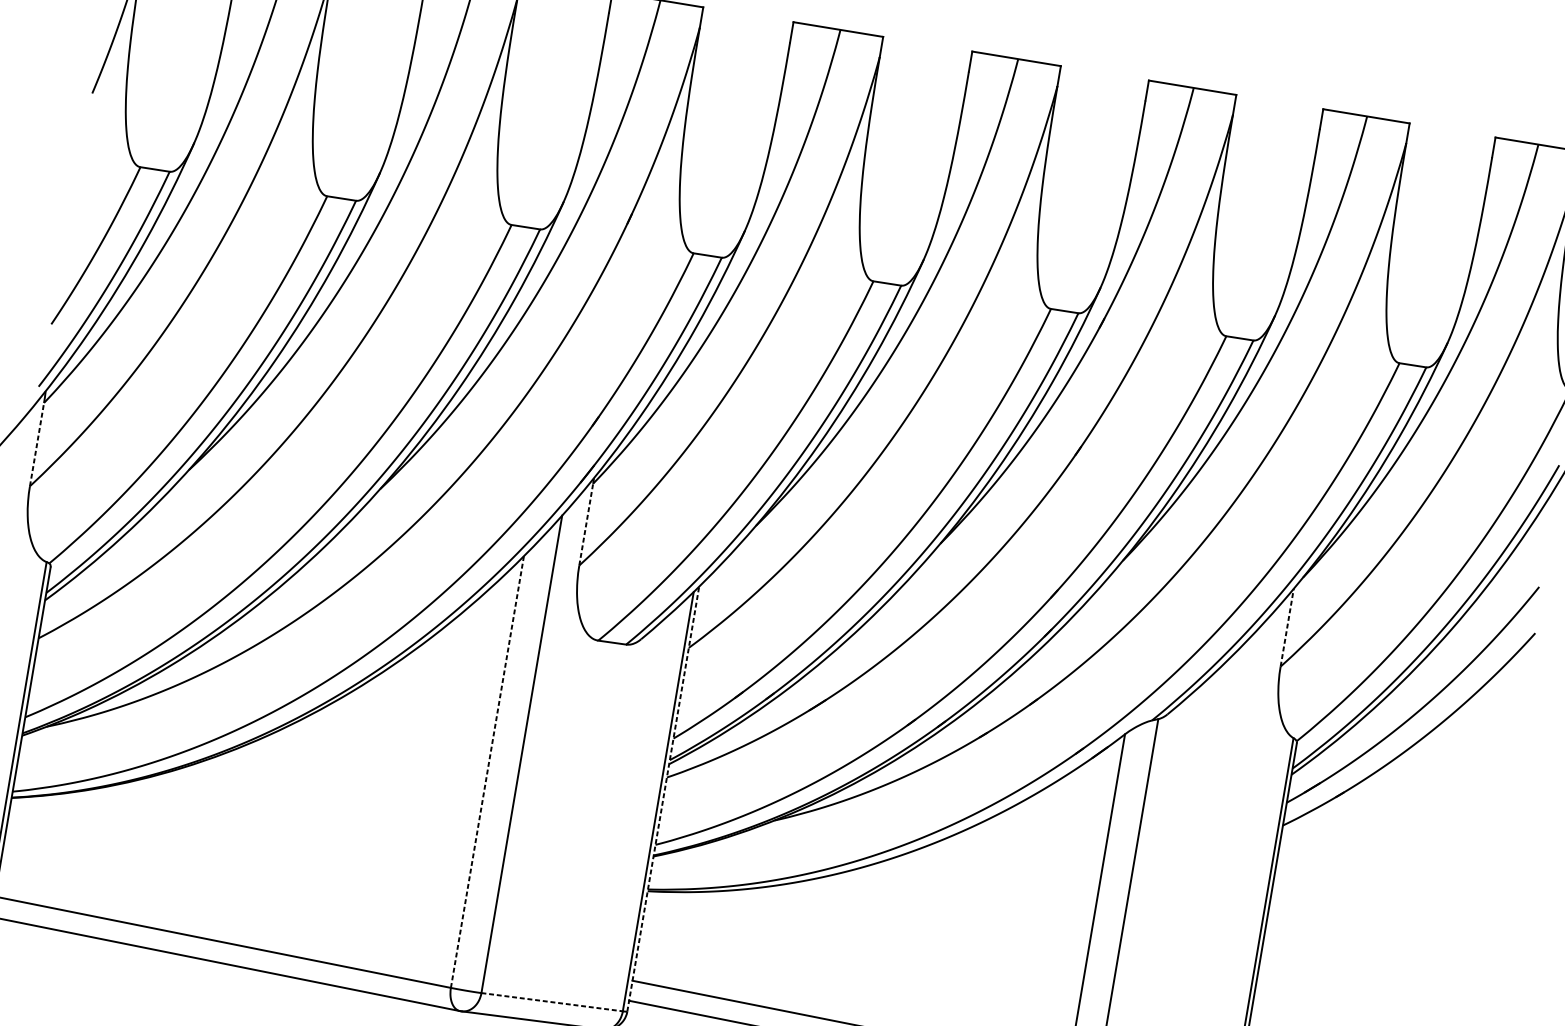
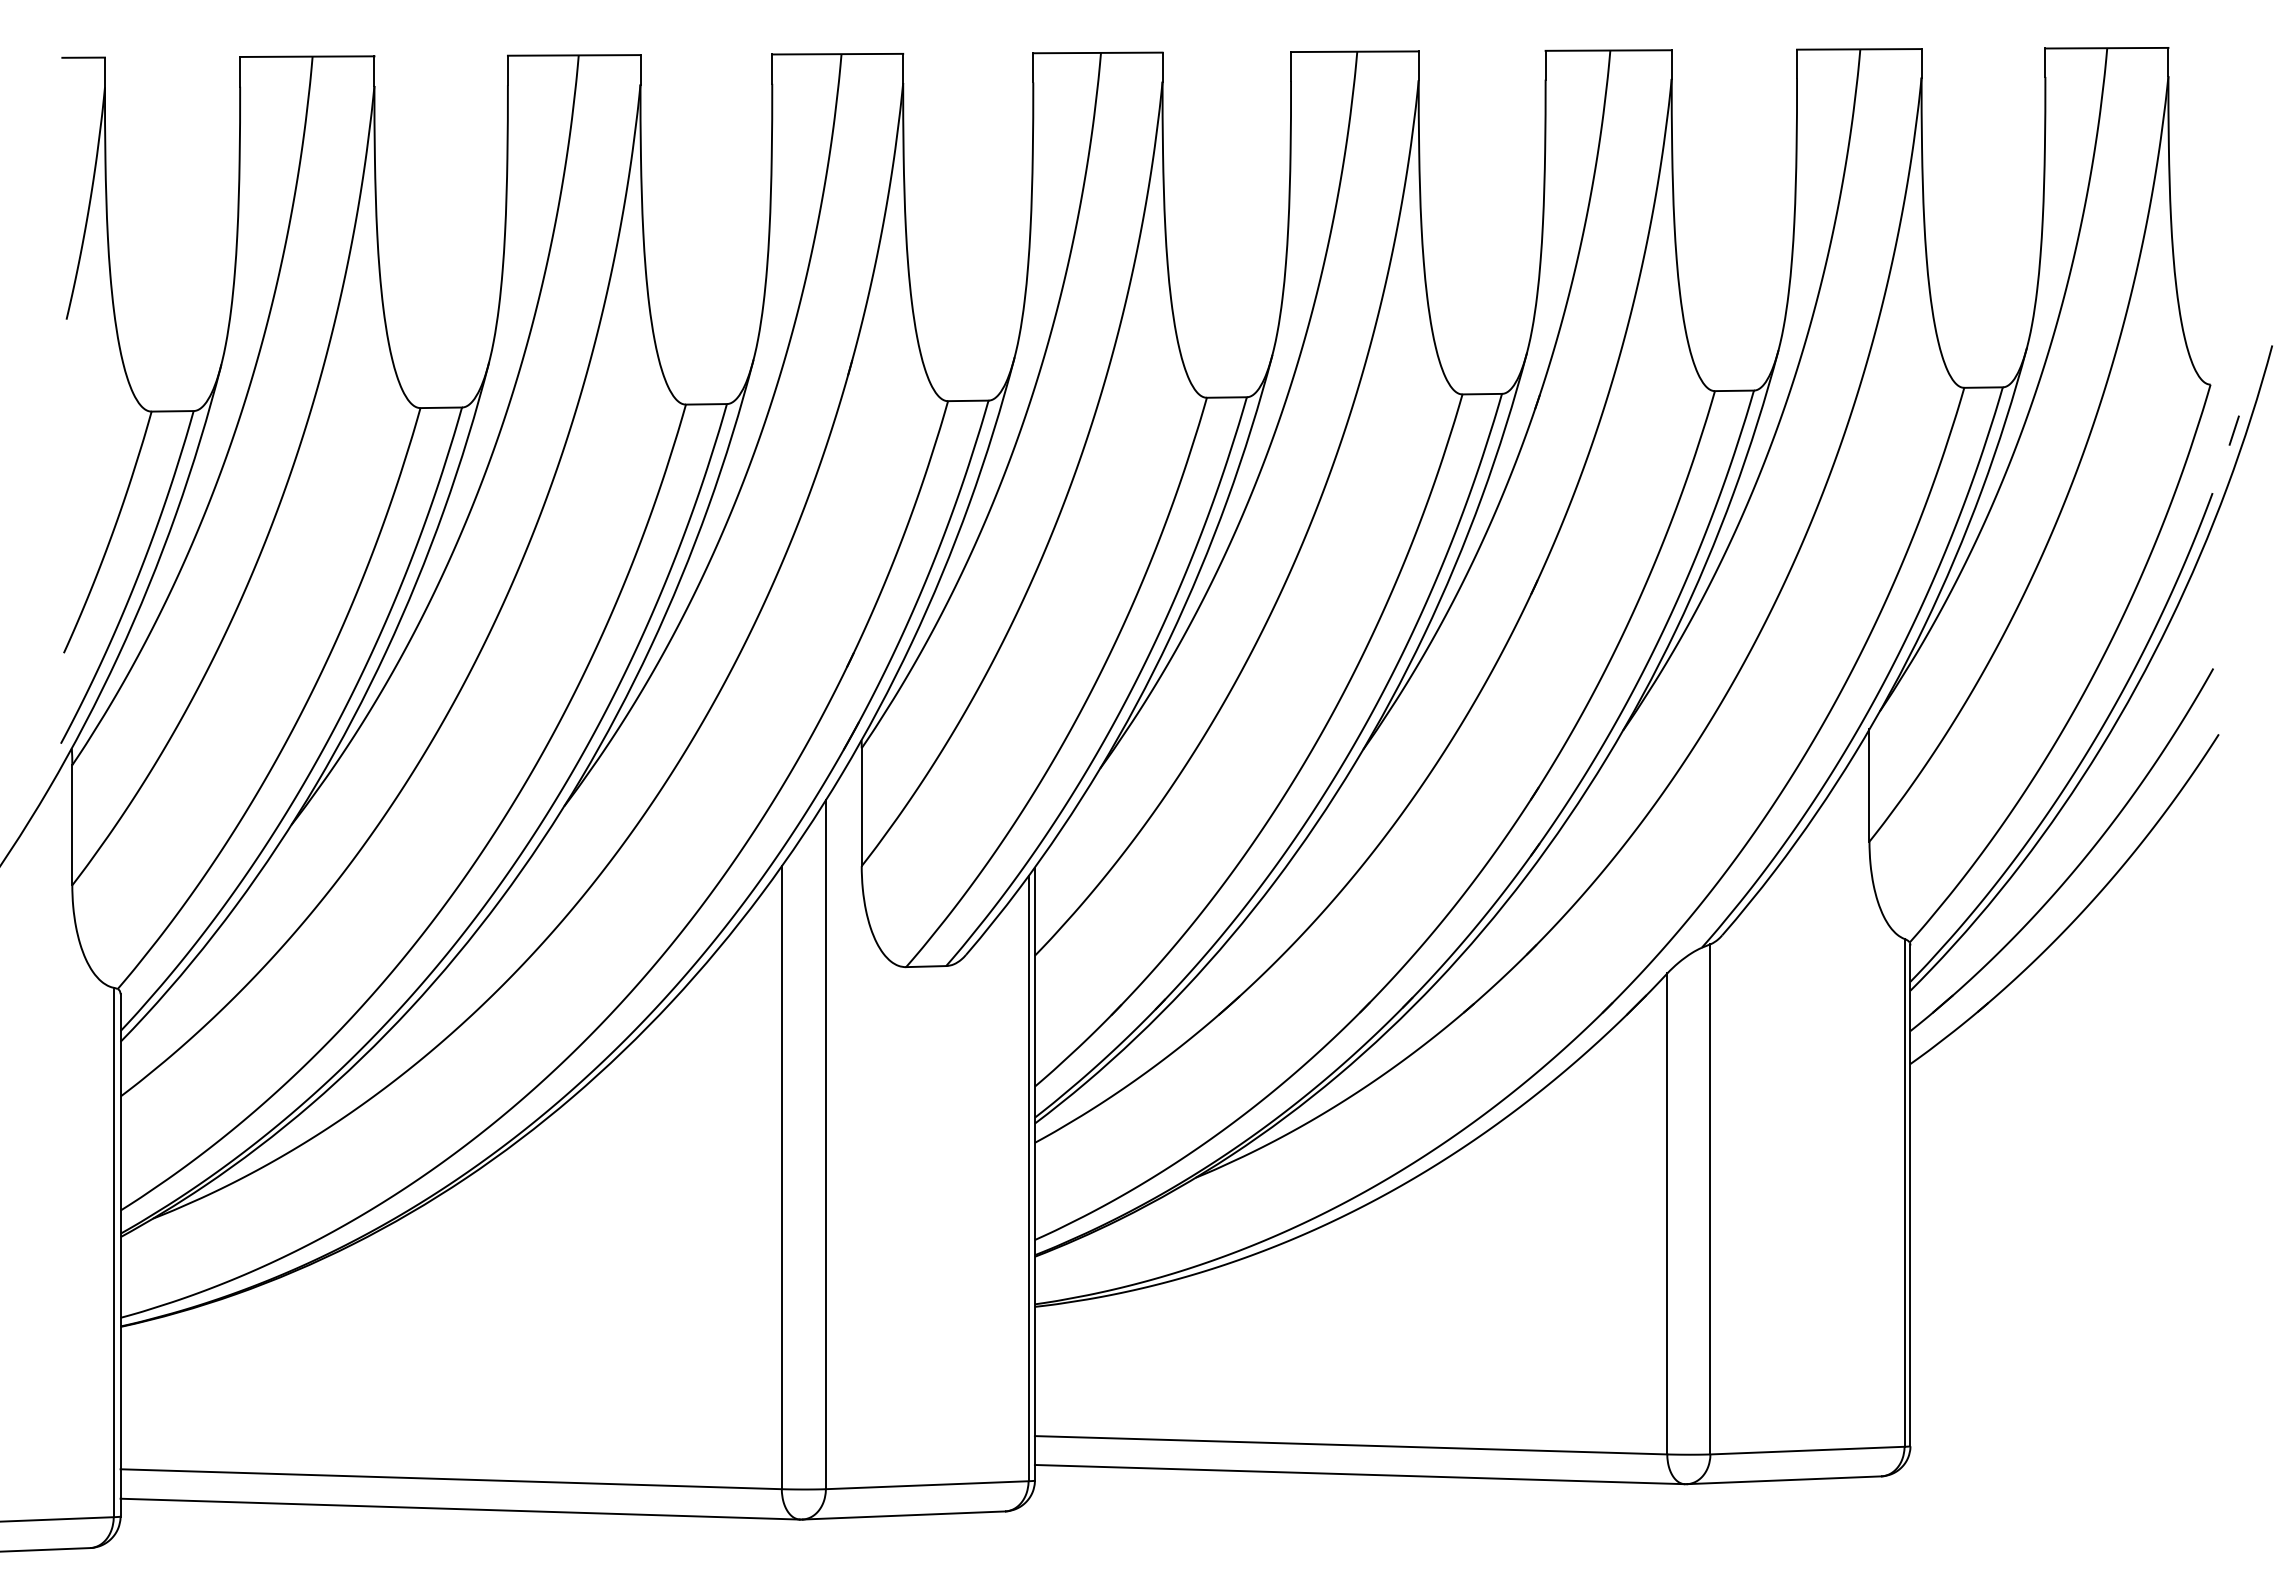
line: (37, 444) -> (72, 824), dashed -> solid
line: (586, 524) -> (861, 807), dashed -> solid
line: (1287, 627) -> (1869, 785), dashed -> solid
line: (487, 771) -> (781, 1177), dashed -> solid
line: (662, 799) -> (1034, 1174), dashed -> solid
line: (552, 1002) -> (927, 1485), dashed -> solid

